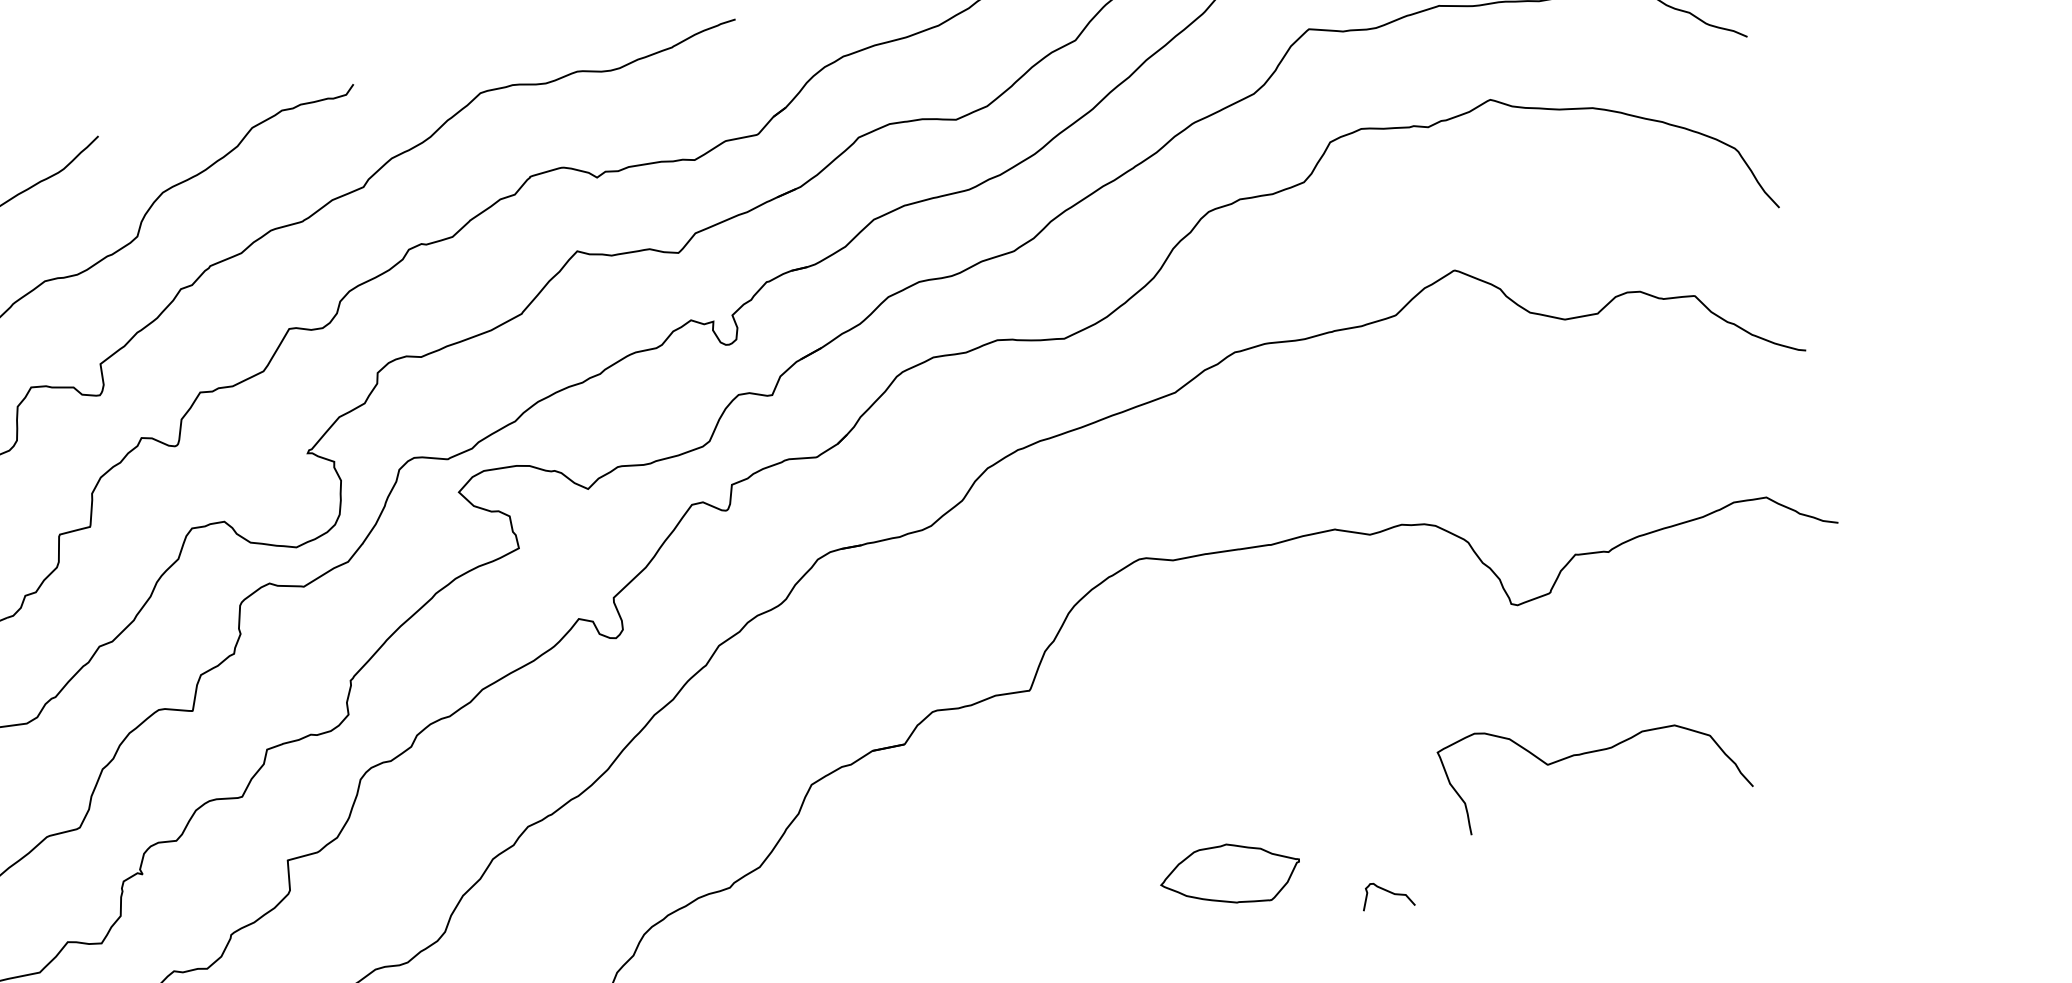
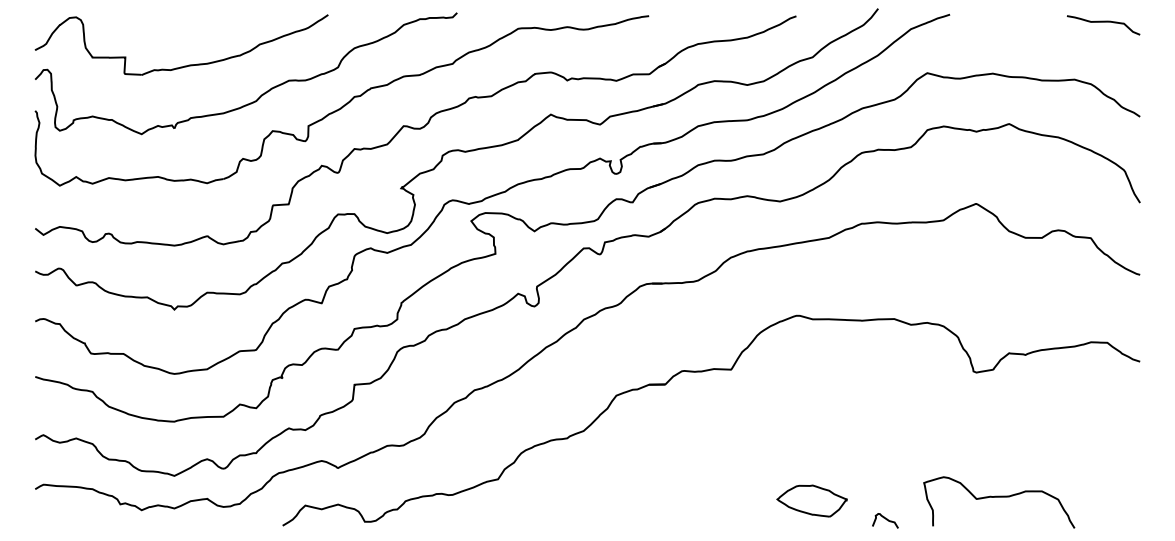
curve: (1592, 753) -> (999, 497), moved
part: (1229, 874) -> (811, 500), moved
curve: (1386, 892) -> (885, 519), moved

